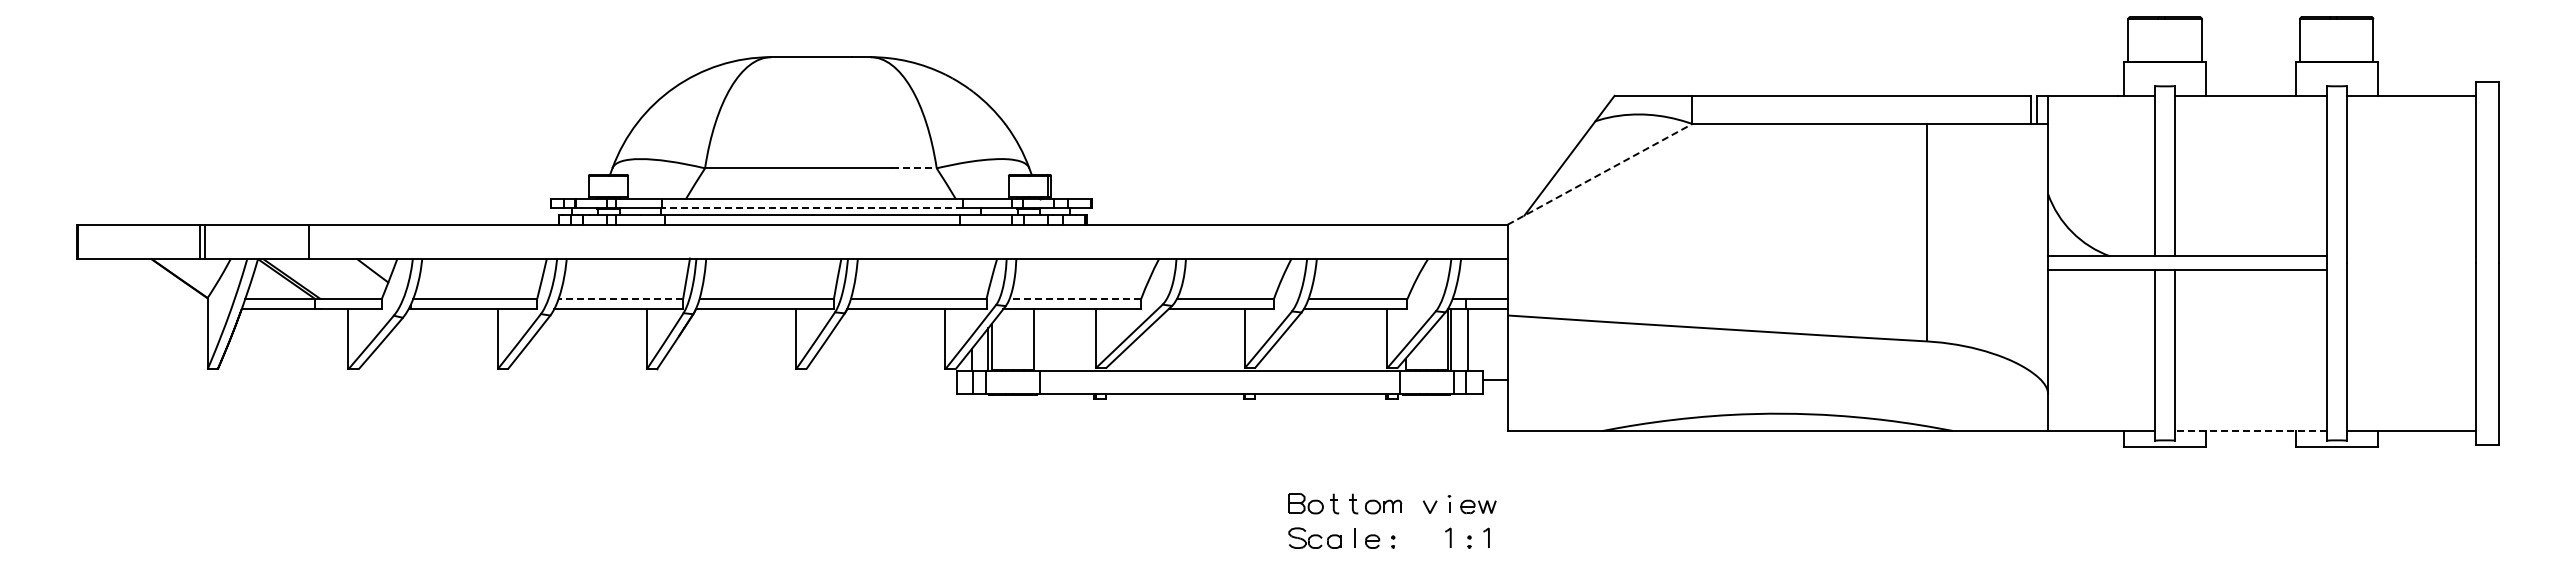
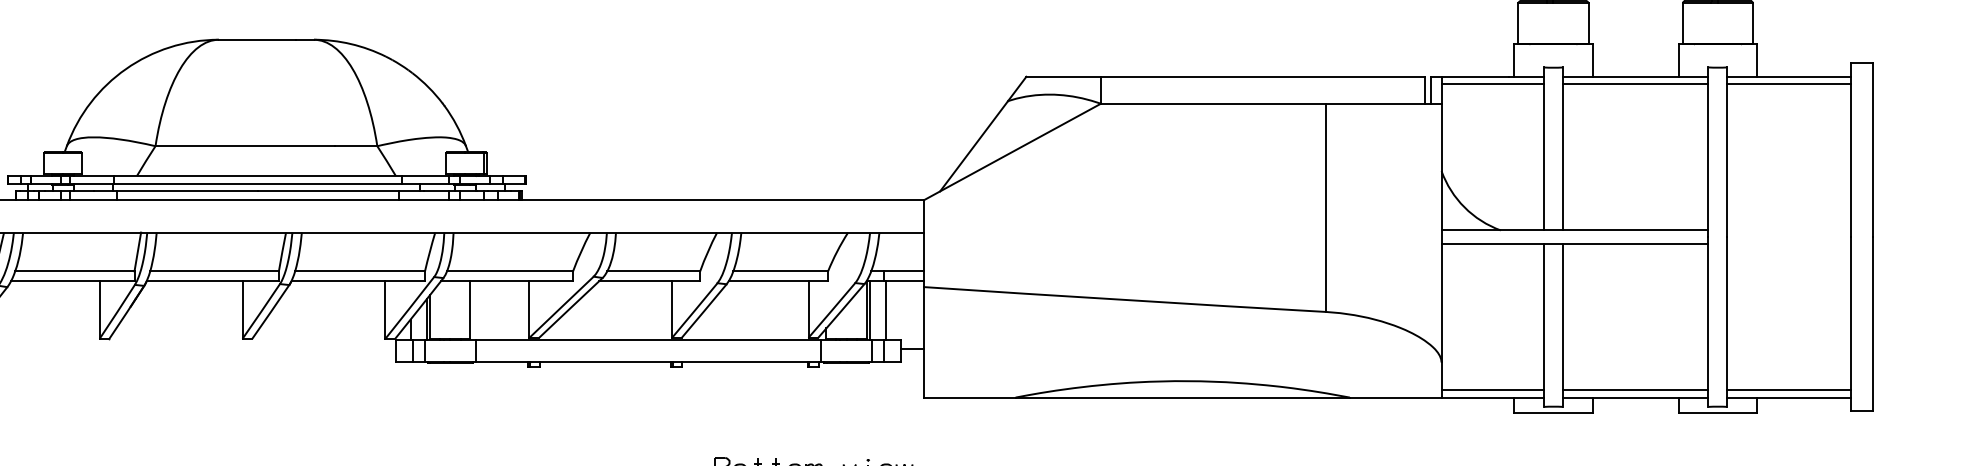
line: (2101, 103) -> (1492, 84), added
line: (2250, 103) -> (1635, 84), added
line: (2411, 103) -> (1789, 84), added
line: (915, 168) -> (357, 146), dashed -> solid
line: (1600, 174) -> (1012, 152), dashed -> solid
line: (812, 207) -> (258, 183), dashed -> solid
line: (620, 299) -> (74, 271), dashed -> solid
line: (1075, 299) -> (510, 271), dashed -> solid
line: (2101, 423) -> (1492, 390), added
line: (2250, 423) -> (1635, 390), added
line: (2411, 423) -> (1789, 390), added
line: (2250, 430) -> (1635, 397), dashed -> solid

